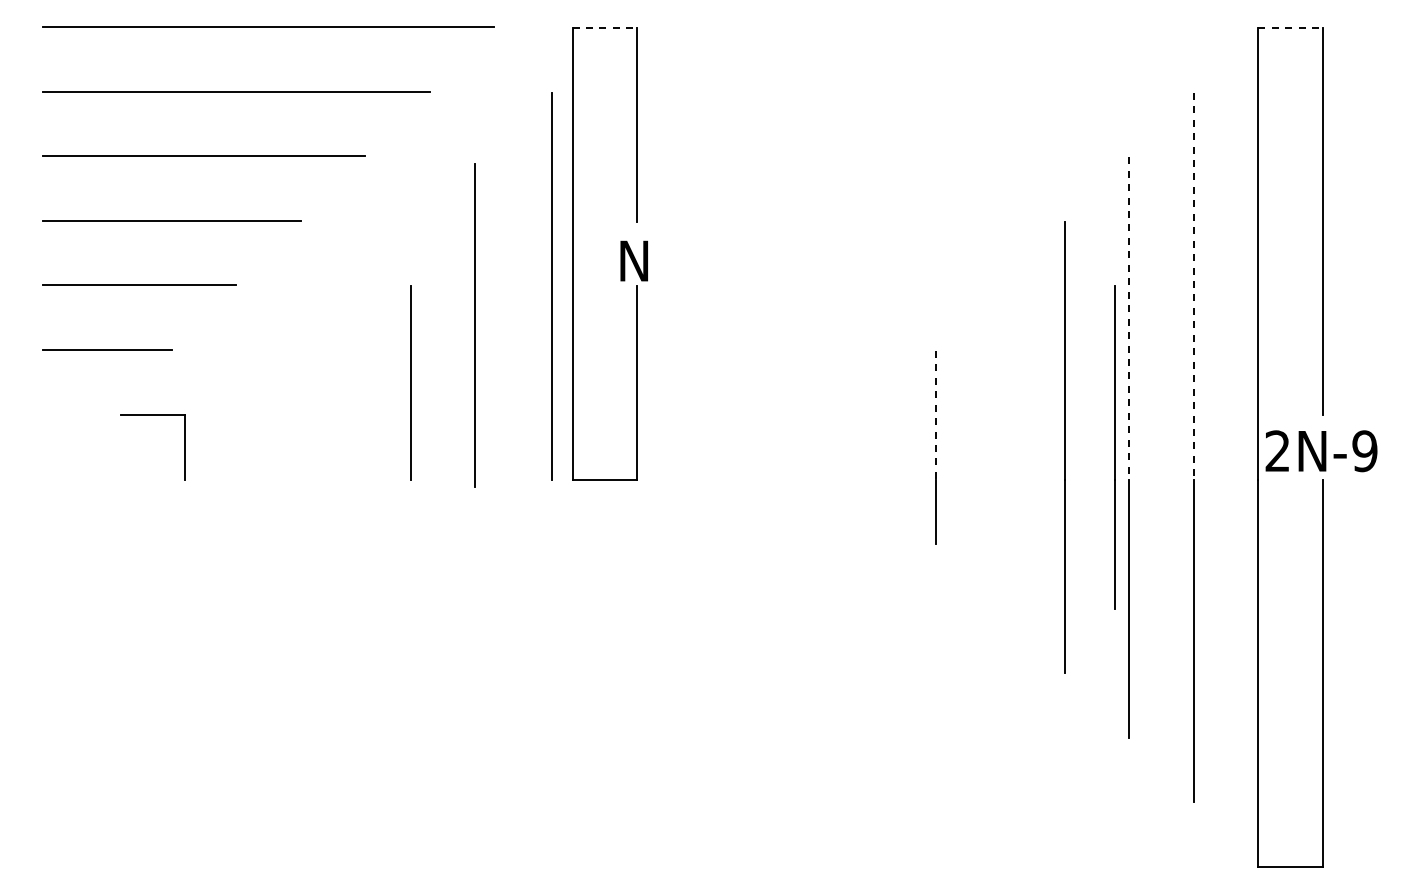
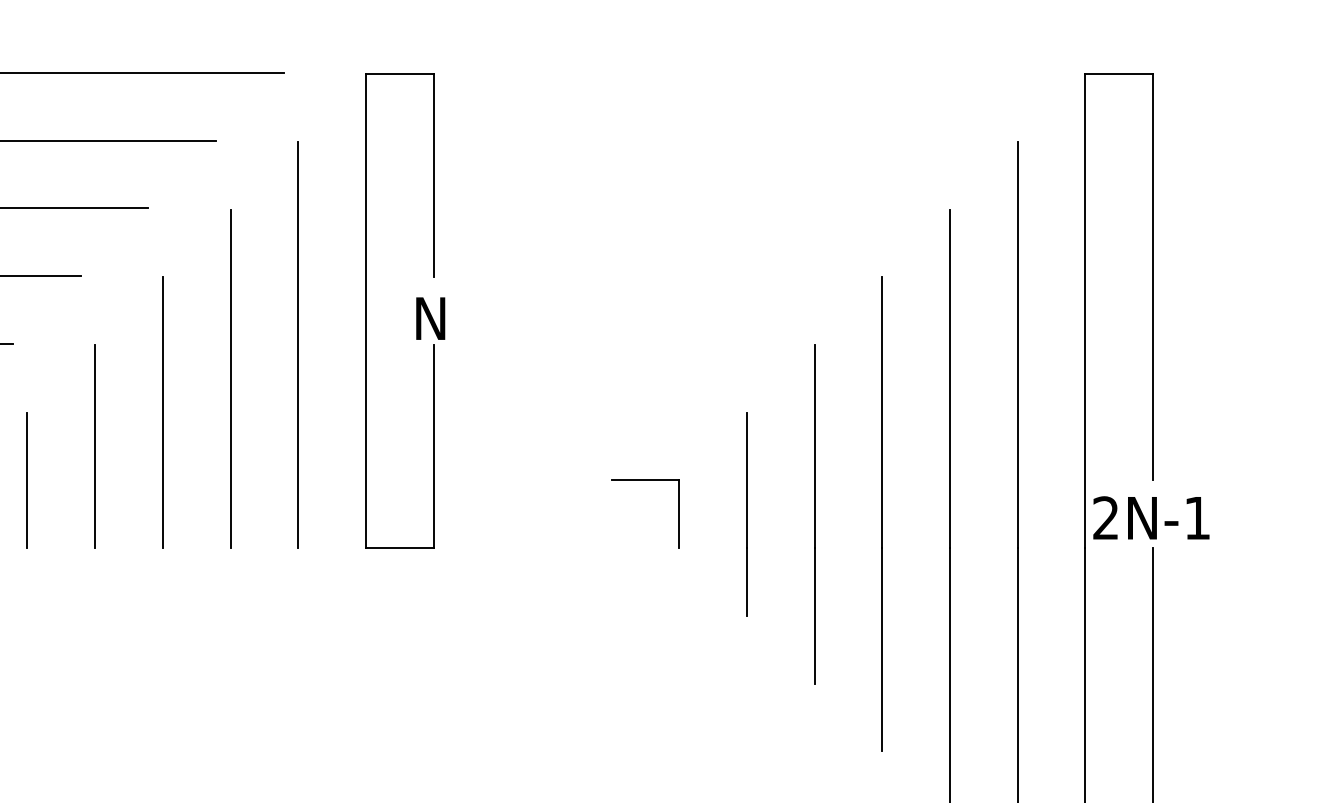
line: (605, 28) -> (400, 74), dashed -> solid
line: (1290, 28) -> (1119, 74), dashed -> solid
line: (551, 286) -> (297, 345), moved
line: (1193, 286) -> (1017, 345), dashed -> solid
line: (1129, 319) -> (950, 379), dashed -> solid
line: (474, 325) -> (230, 378), moved
line: (378, 350) -> (162, 412), added
line: (410, 382) -> (94, 446), moved
line: (249, 414) -> (26, 479), added
part: (838, 415) -> (645, 480), added
line: (935, 415) -> (746, 480), dashed -> solid
line: (1114, 447) -> (813, 514), moved
text: (1364, 451) -> (1197, 518), 2N-9 -> 2N-1

